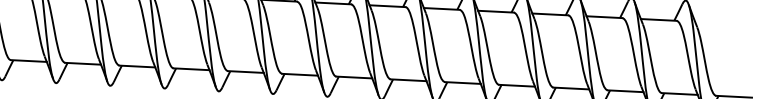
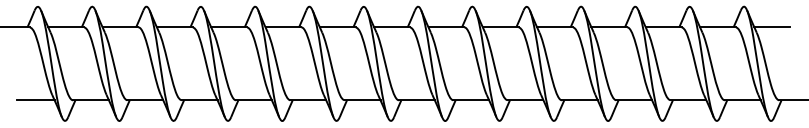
line: (713, 22) -> (772, 27), added

